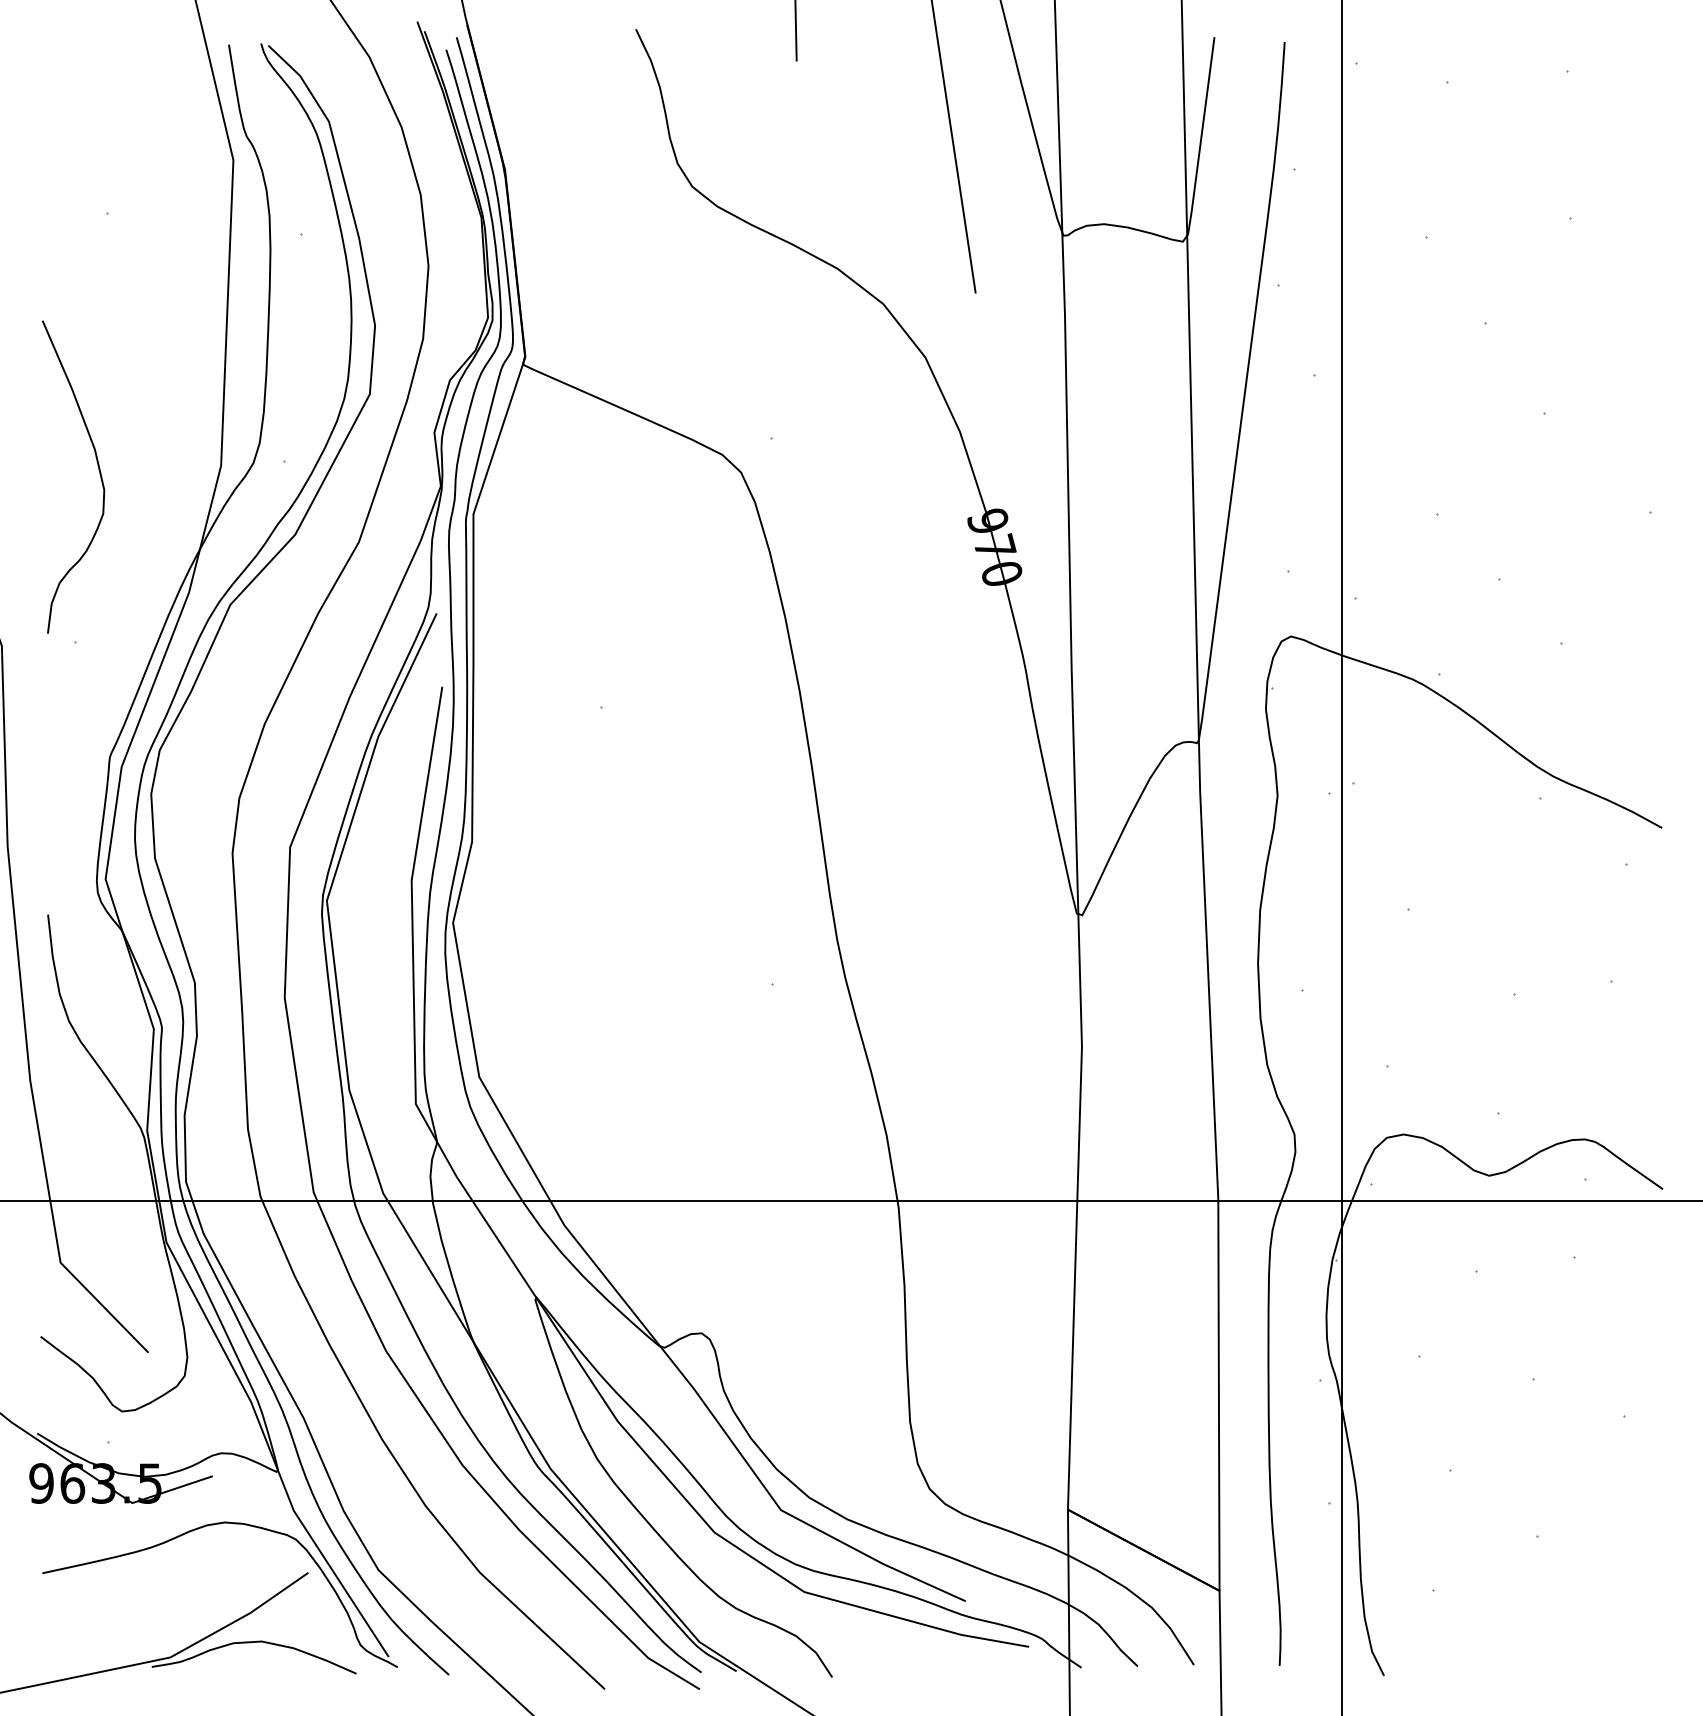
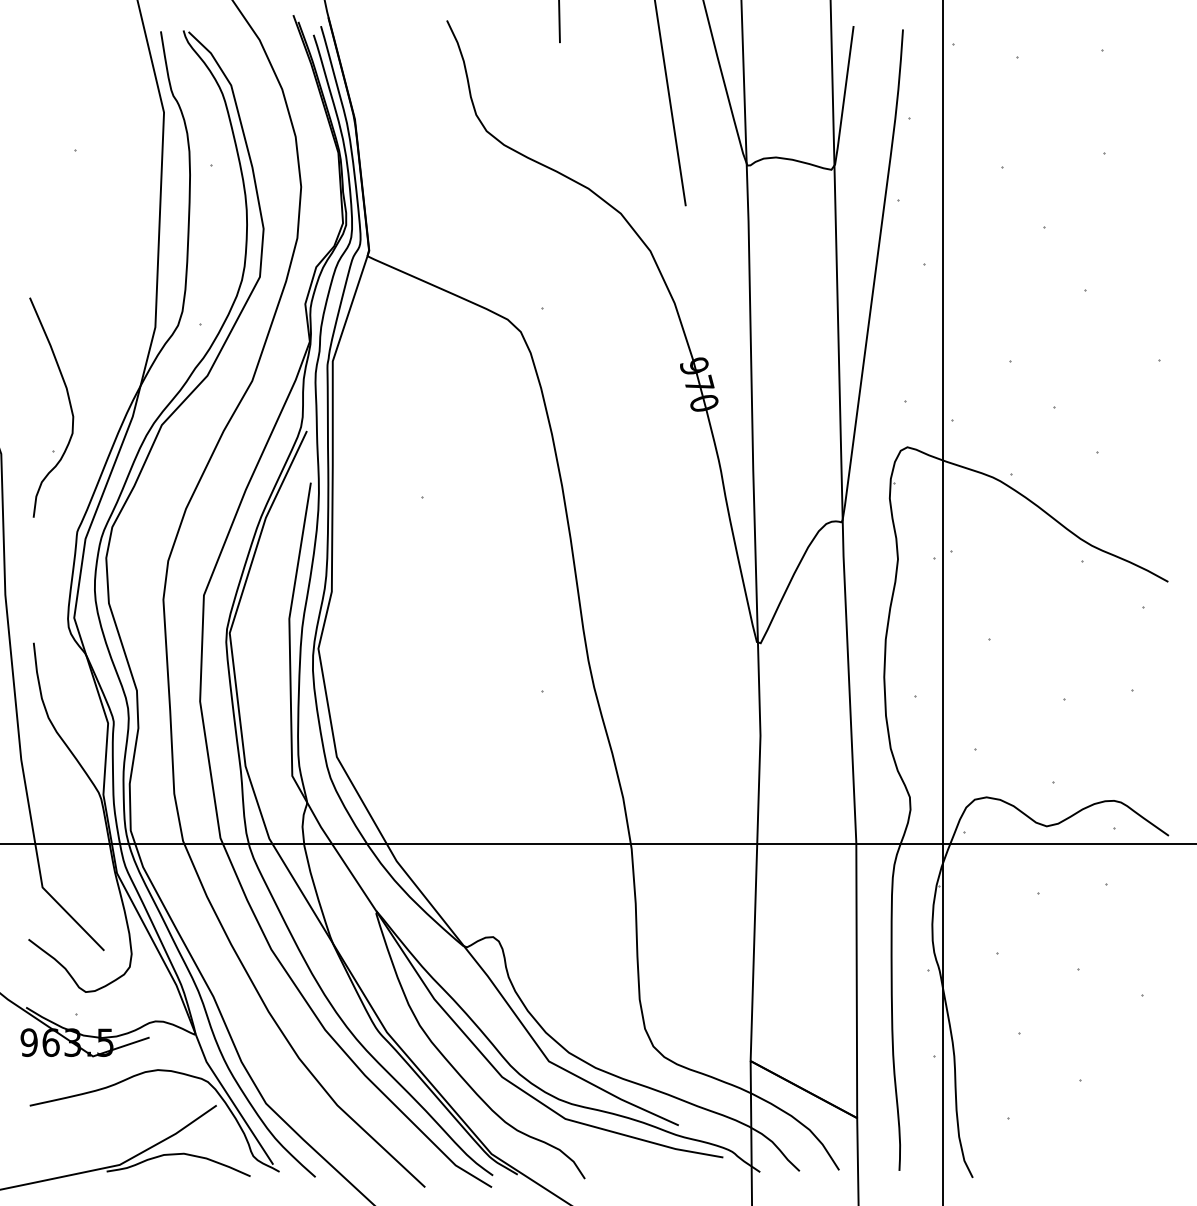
curve: (98, 470) -> (69, 403), moved

